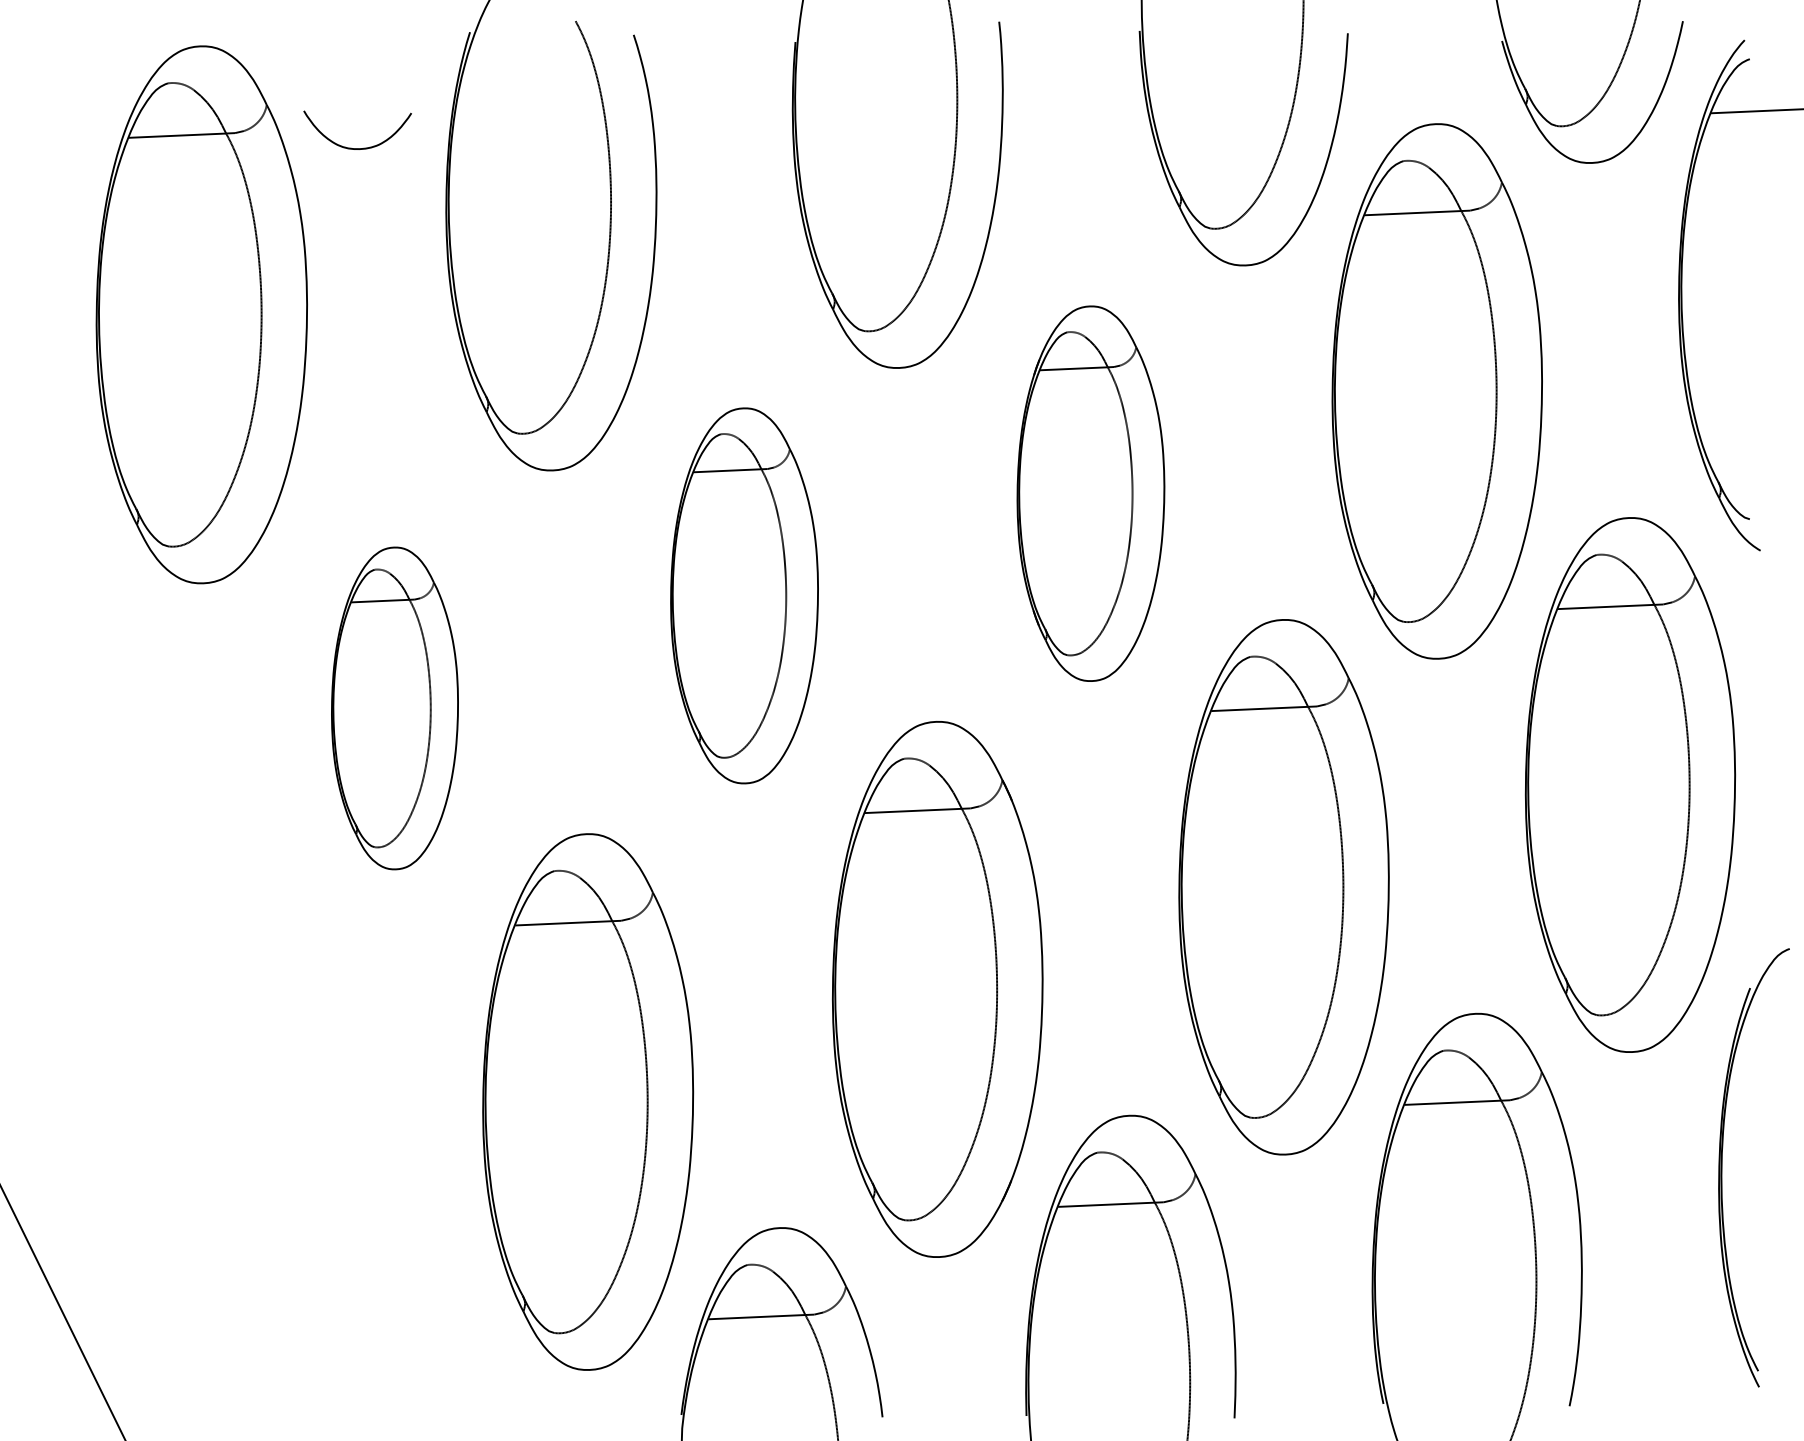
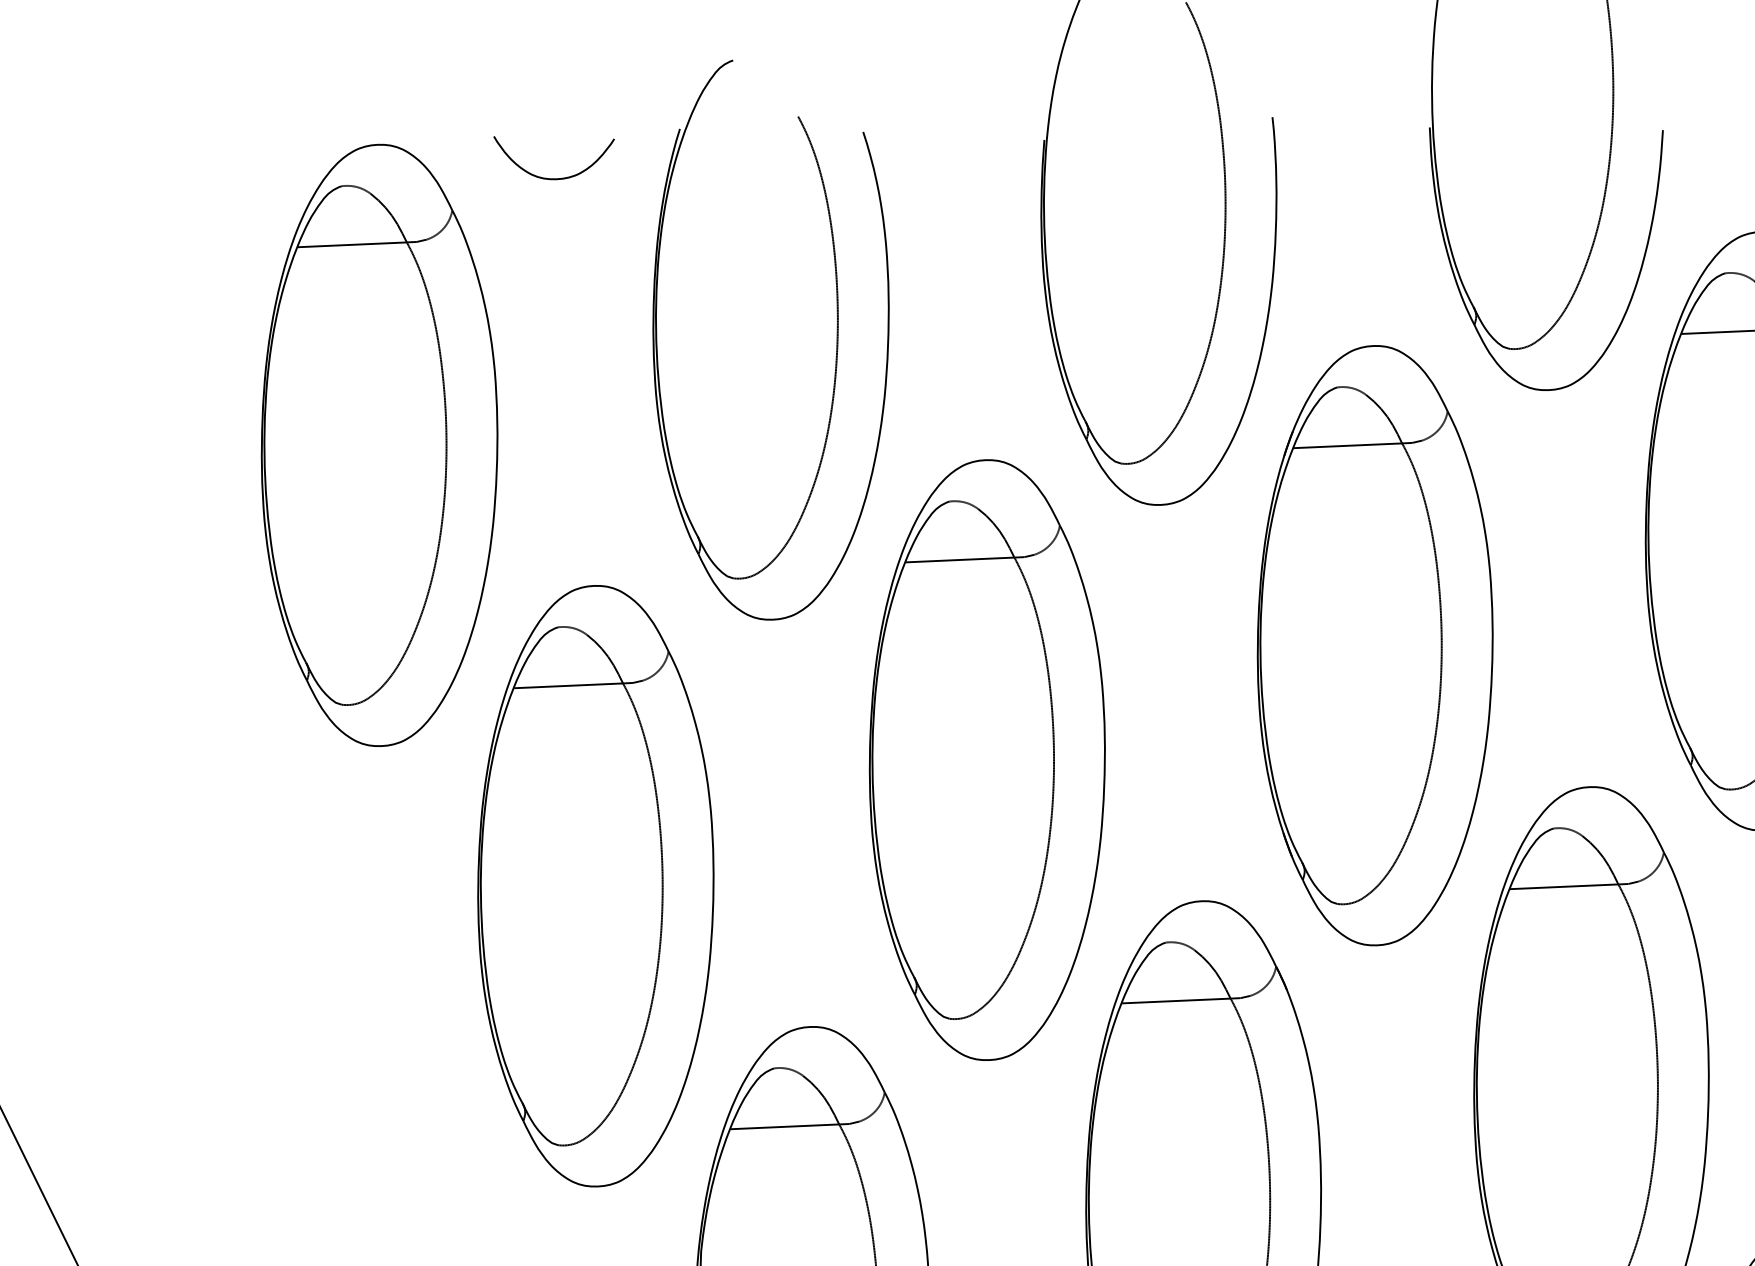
curve: (351, 147) -> (547, 177), moved
part: (1090, 493) -> (1374, 645), size x1.43
part: (744, 595) -> (987, 759), size x1.43
part: (394, 708) -> (595, 886), size x1.67

